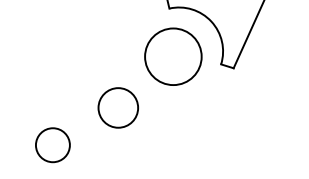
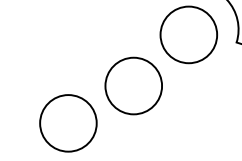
circle: (118, 107) -> (133, 85), size x1.43
circle: (52, 144) -> (67, 122), size x1.67

